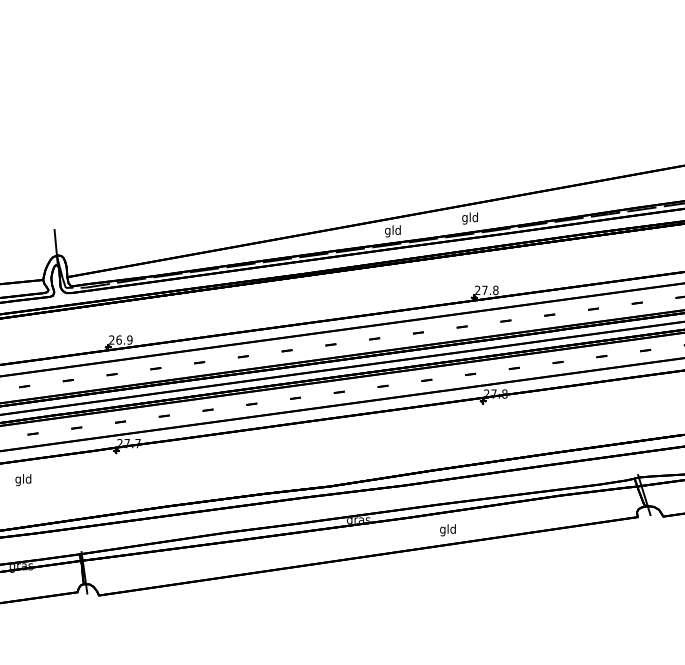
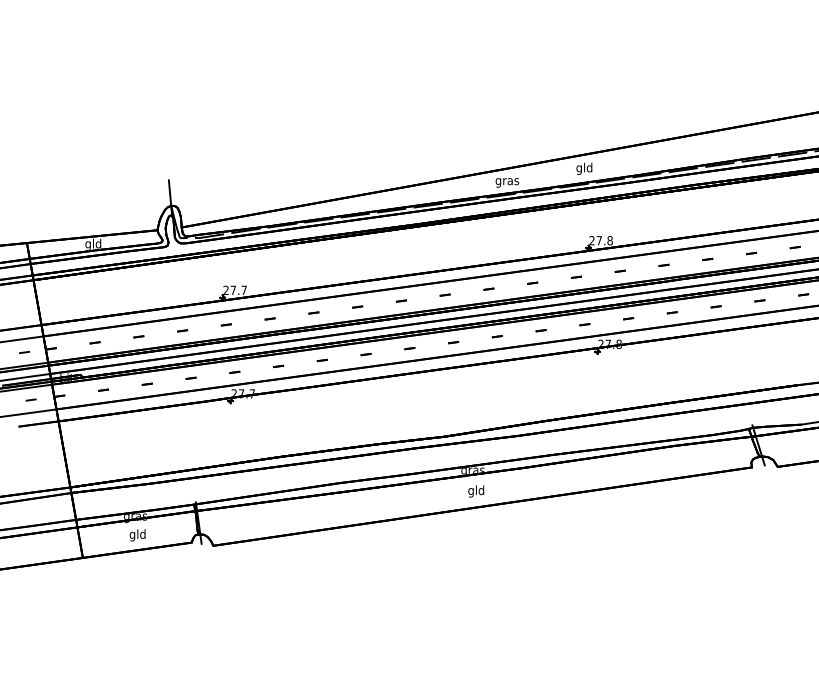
text: (393, 231) -> (507, 181), gld -> gras
text: (124, 340) -> (238, 290), 26.9 -> 27.7
text: (23, 480) -> (137, 535), moved
text: (448, 530) -> (476, 491), moved

